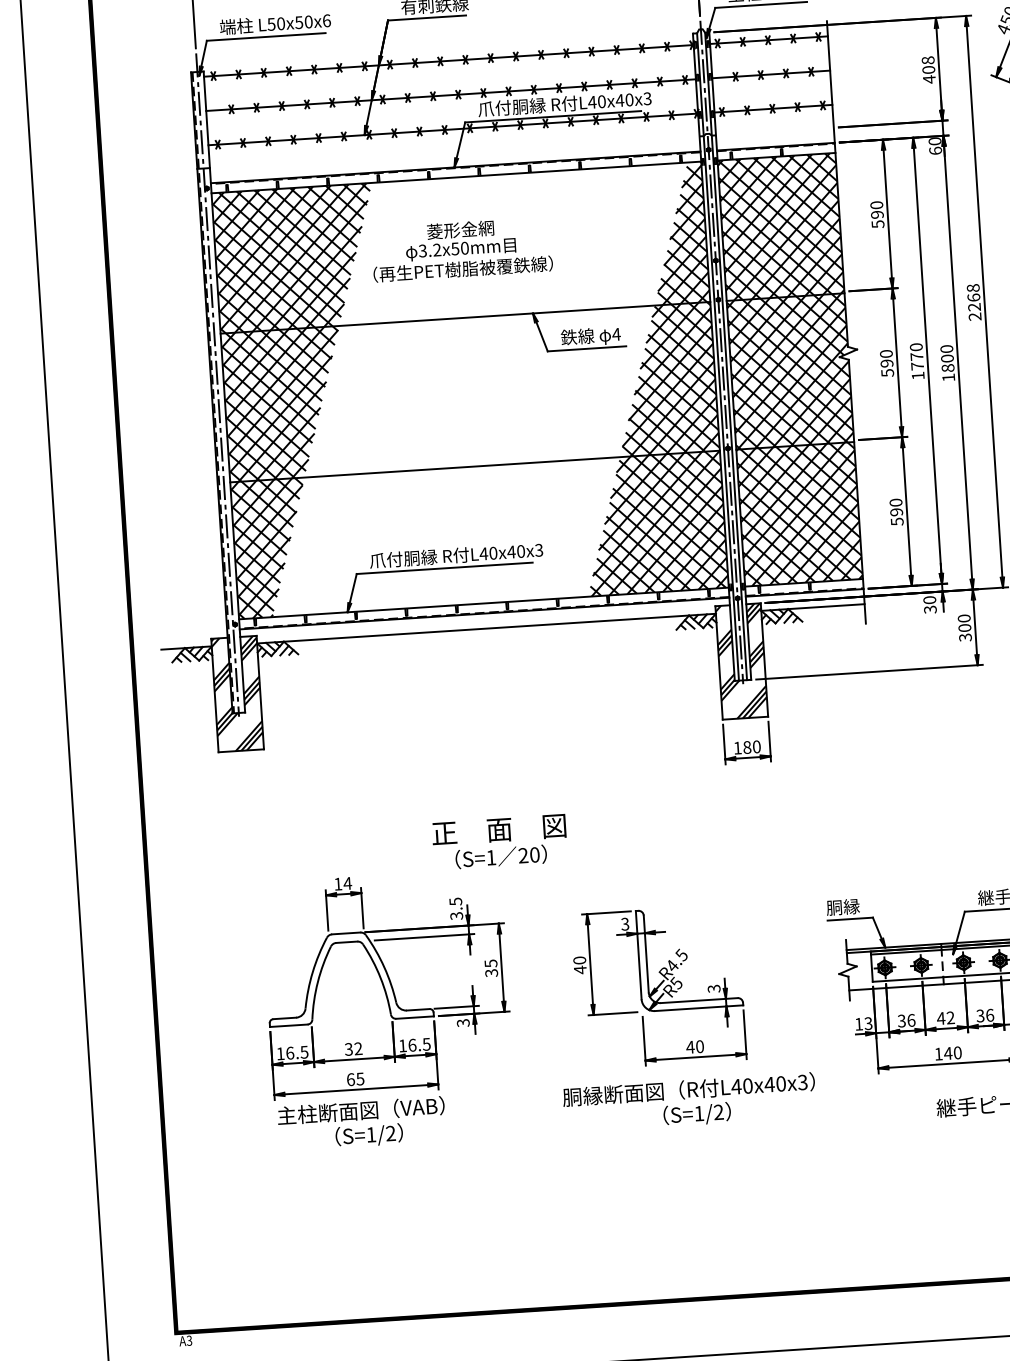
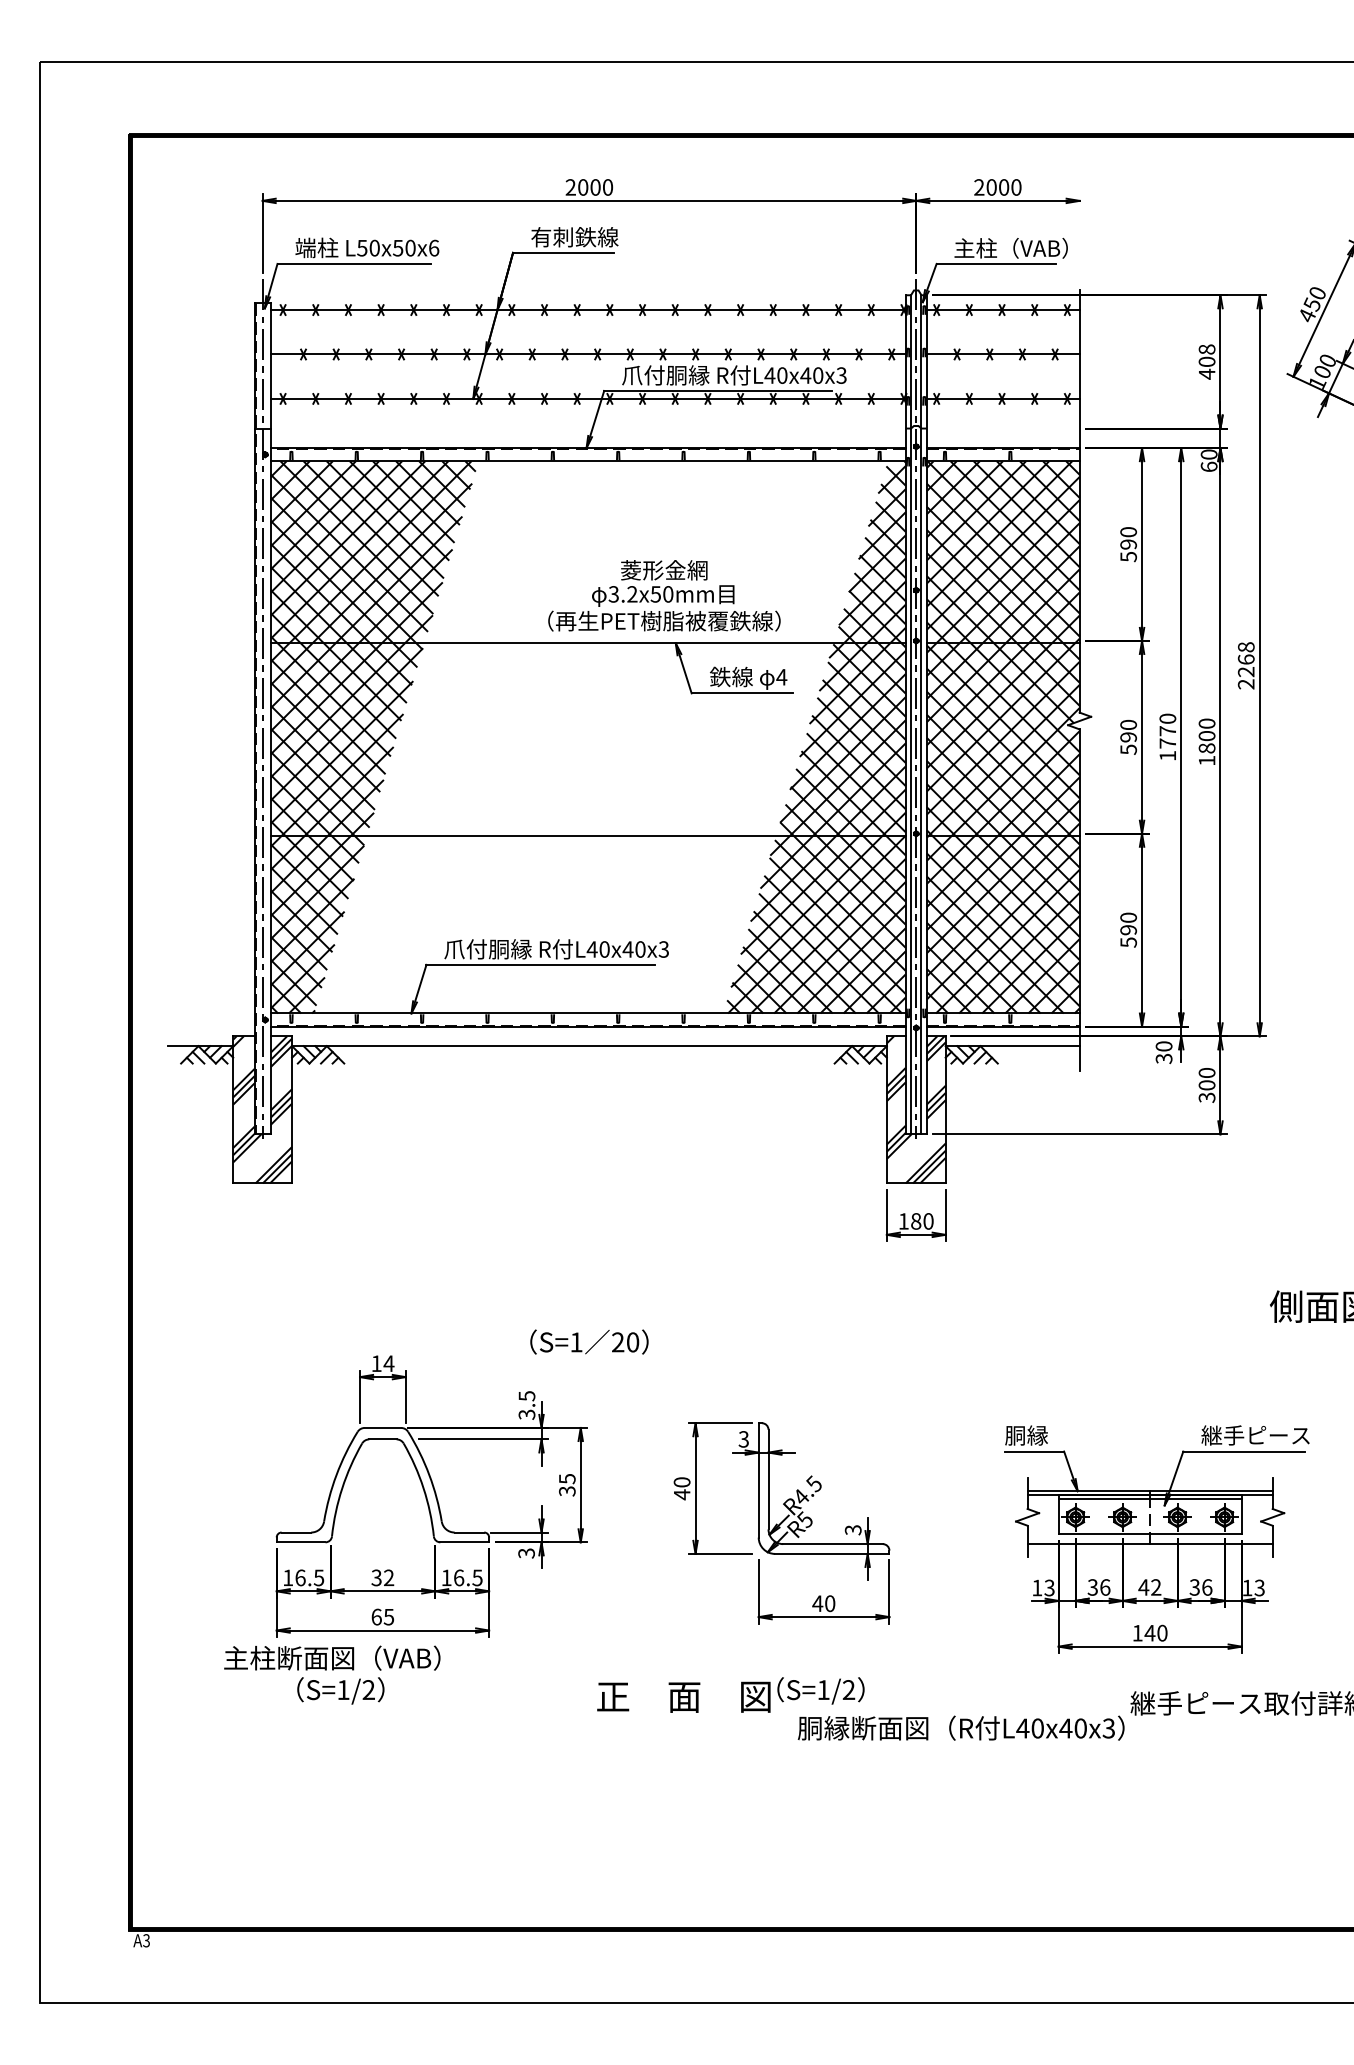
text: (462, 249) -> (664, 595), moved
text: (498, 829) -> (683, 1696), moved
text: (688, 1089) -> (960, 1727), moved
text: (362, 1123) -> (332, 1674), moved

